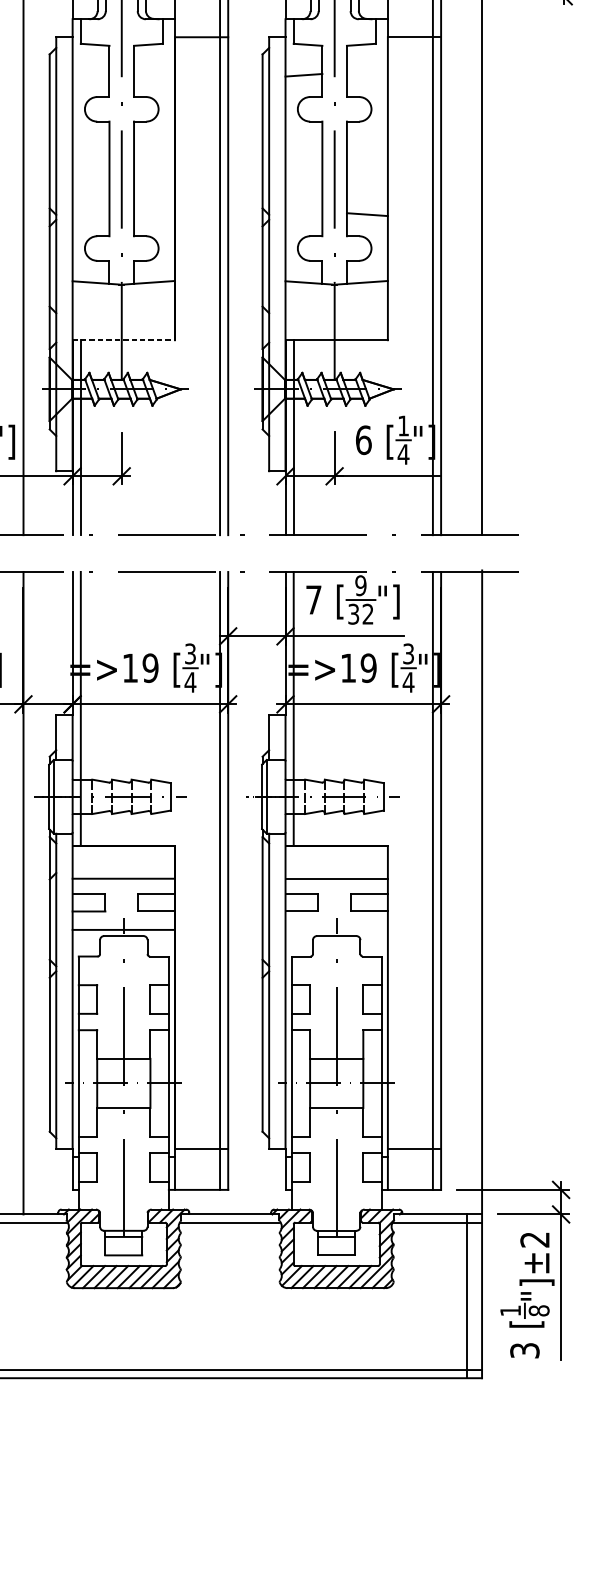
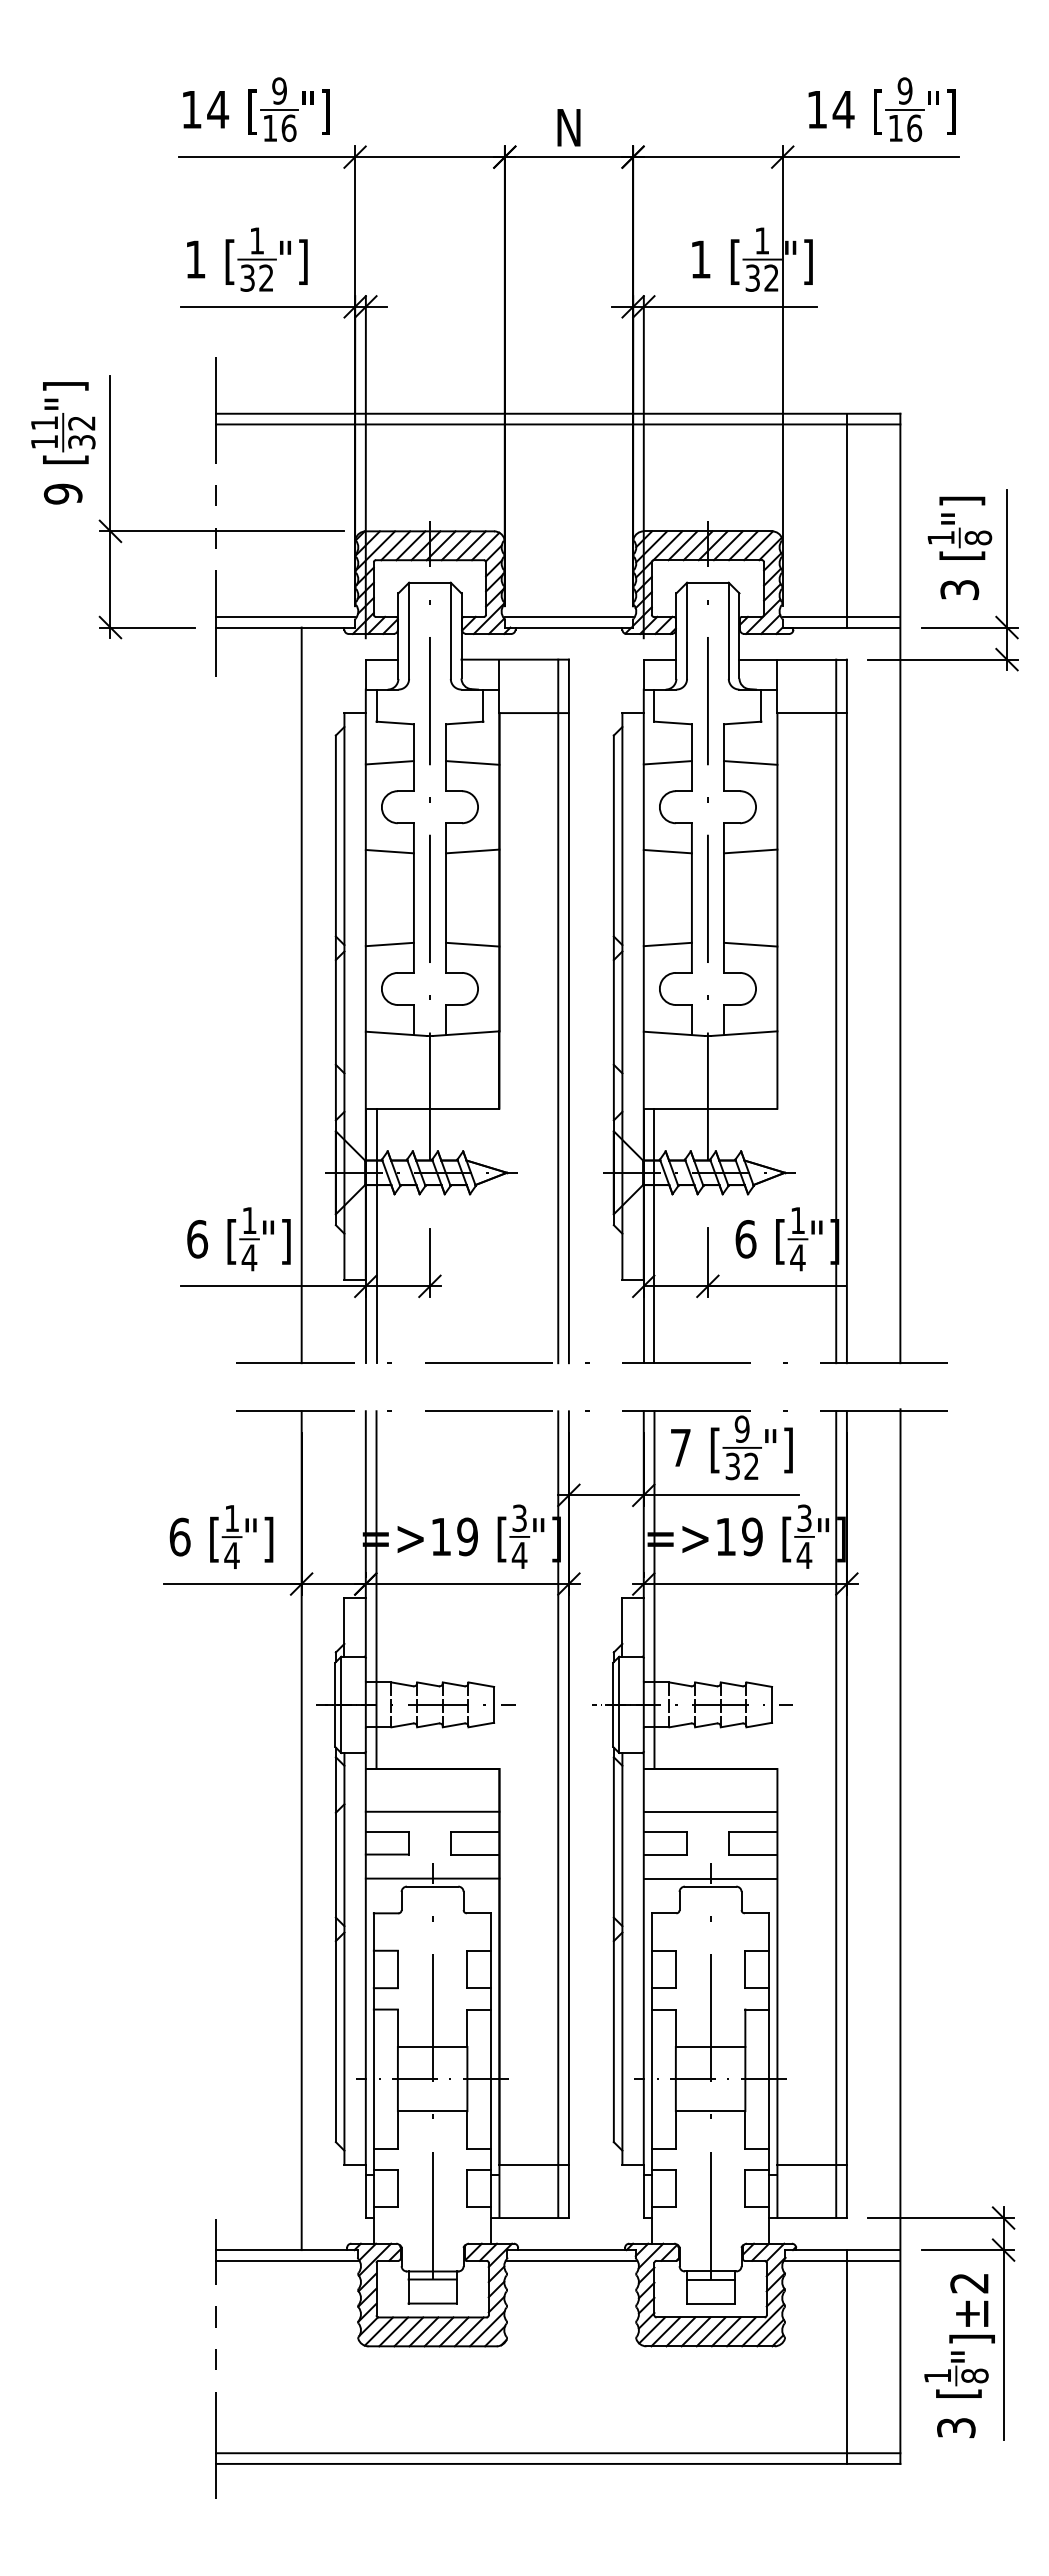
line: (90, 75) -> (389, 762), added
line: (154, 75) -> (472, 762), added
line: (367, 75) -> (750, 762), added
line: (90, 143) -> (389, 851), added
line: (154, 143) -> (472, 851), added
line: (303, 143) -> (667, 851), added
line: (367, 143) -> (750, 851), added
line: (90, 214) -> (389, 944), added
line: (154, 214) -> (472, 944), added
line: (303, 214) -> (667, 944), added
line: (123, 340) -> (432, 1108), dashed -> solid
line: (336, 929) -> (710, 1878), added
line: (466, 1295) -> (846, 2356), moved

